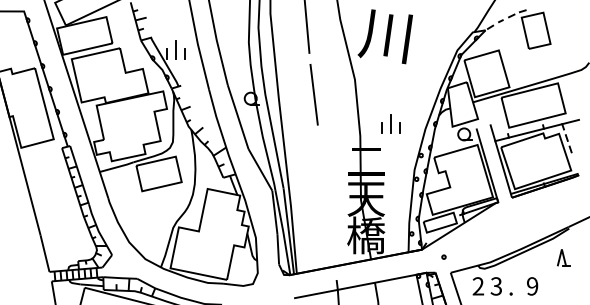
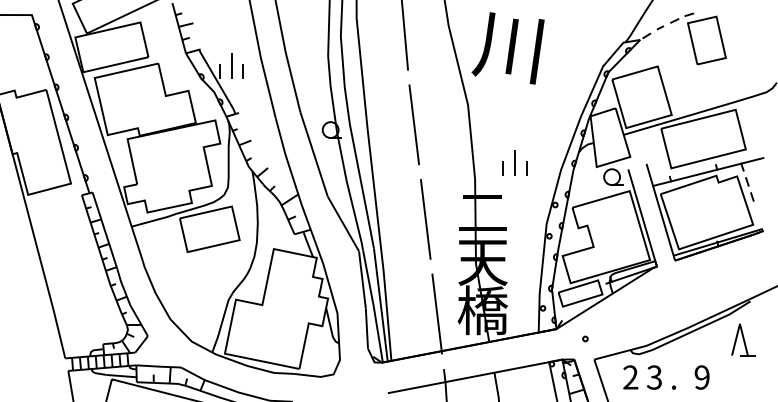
line: (322, 166) -> (425, 219), added
line: (331, 238) -> (437, 314), added
part: (563, 257) -> (742, 339), size x1.43

